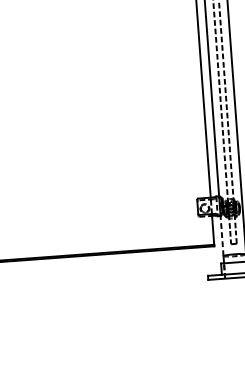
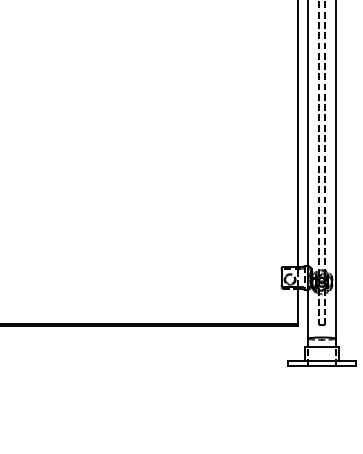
line: (222, 235) -> (308, 313), dashed -> solid

